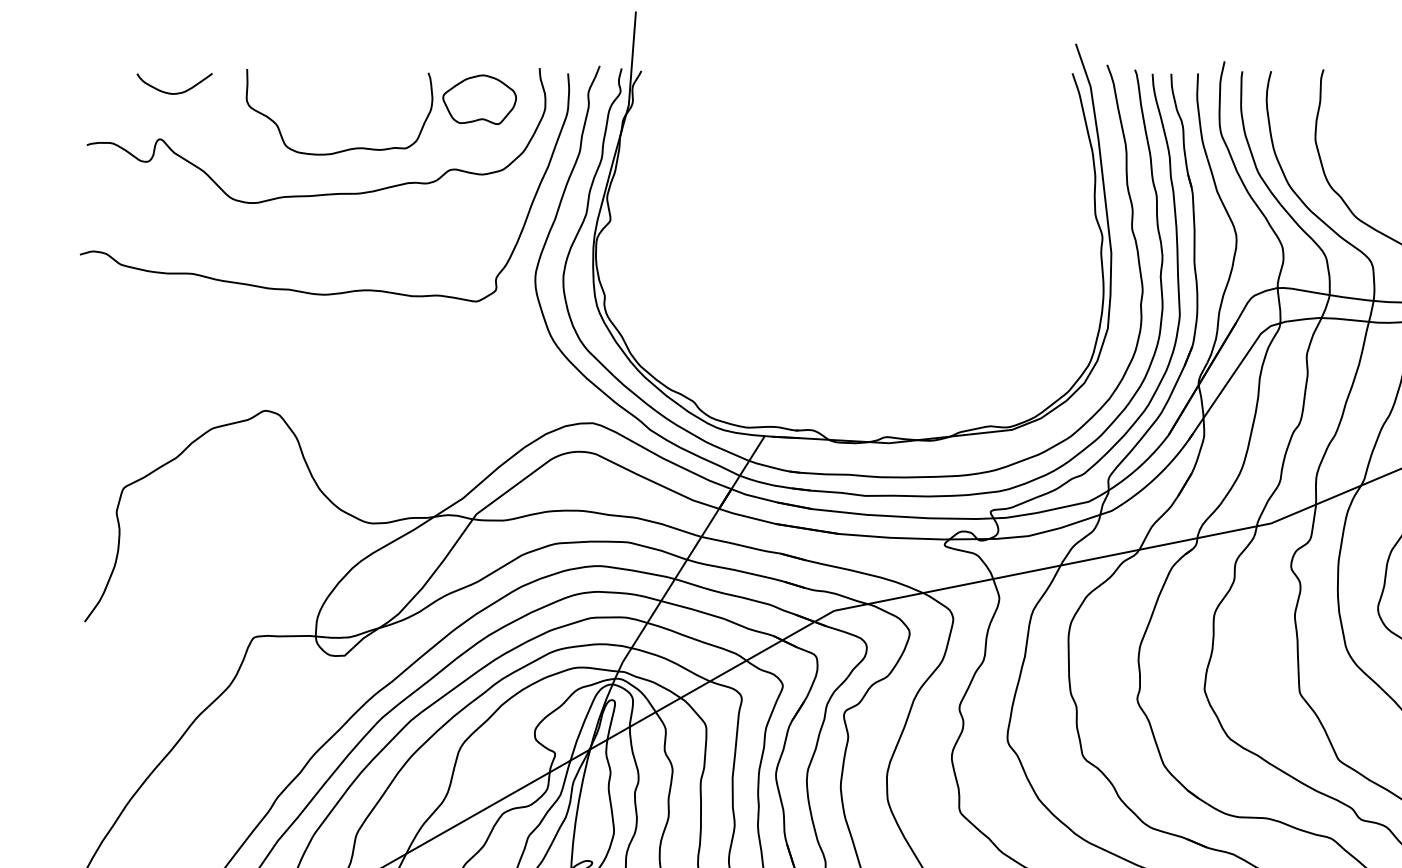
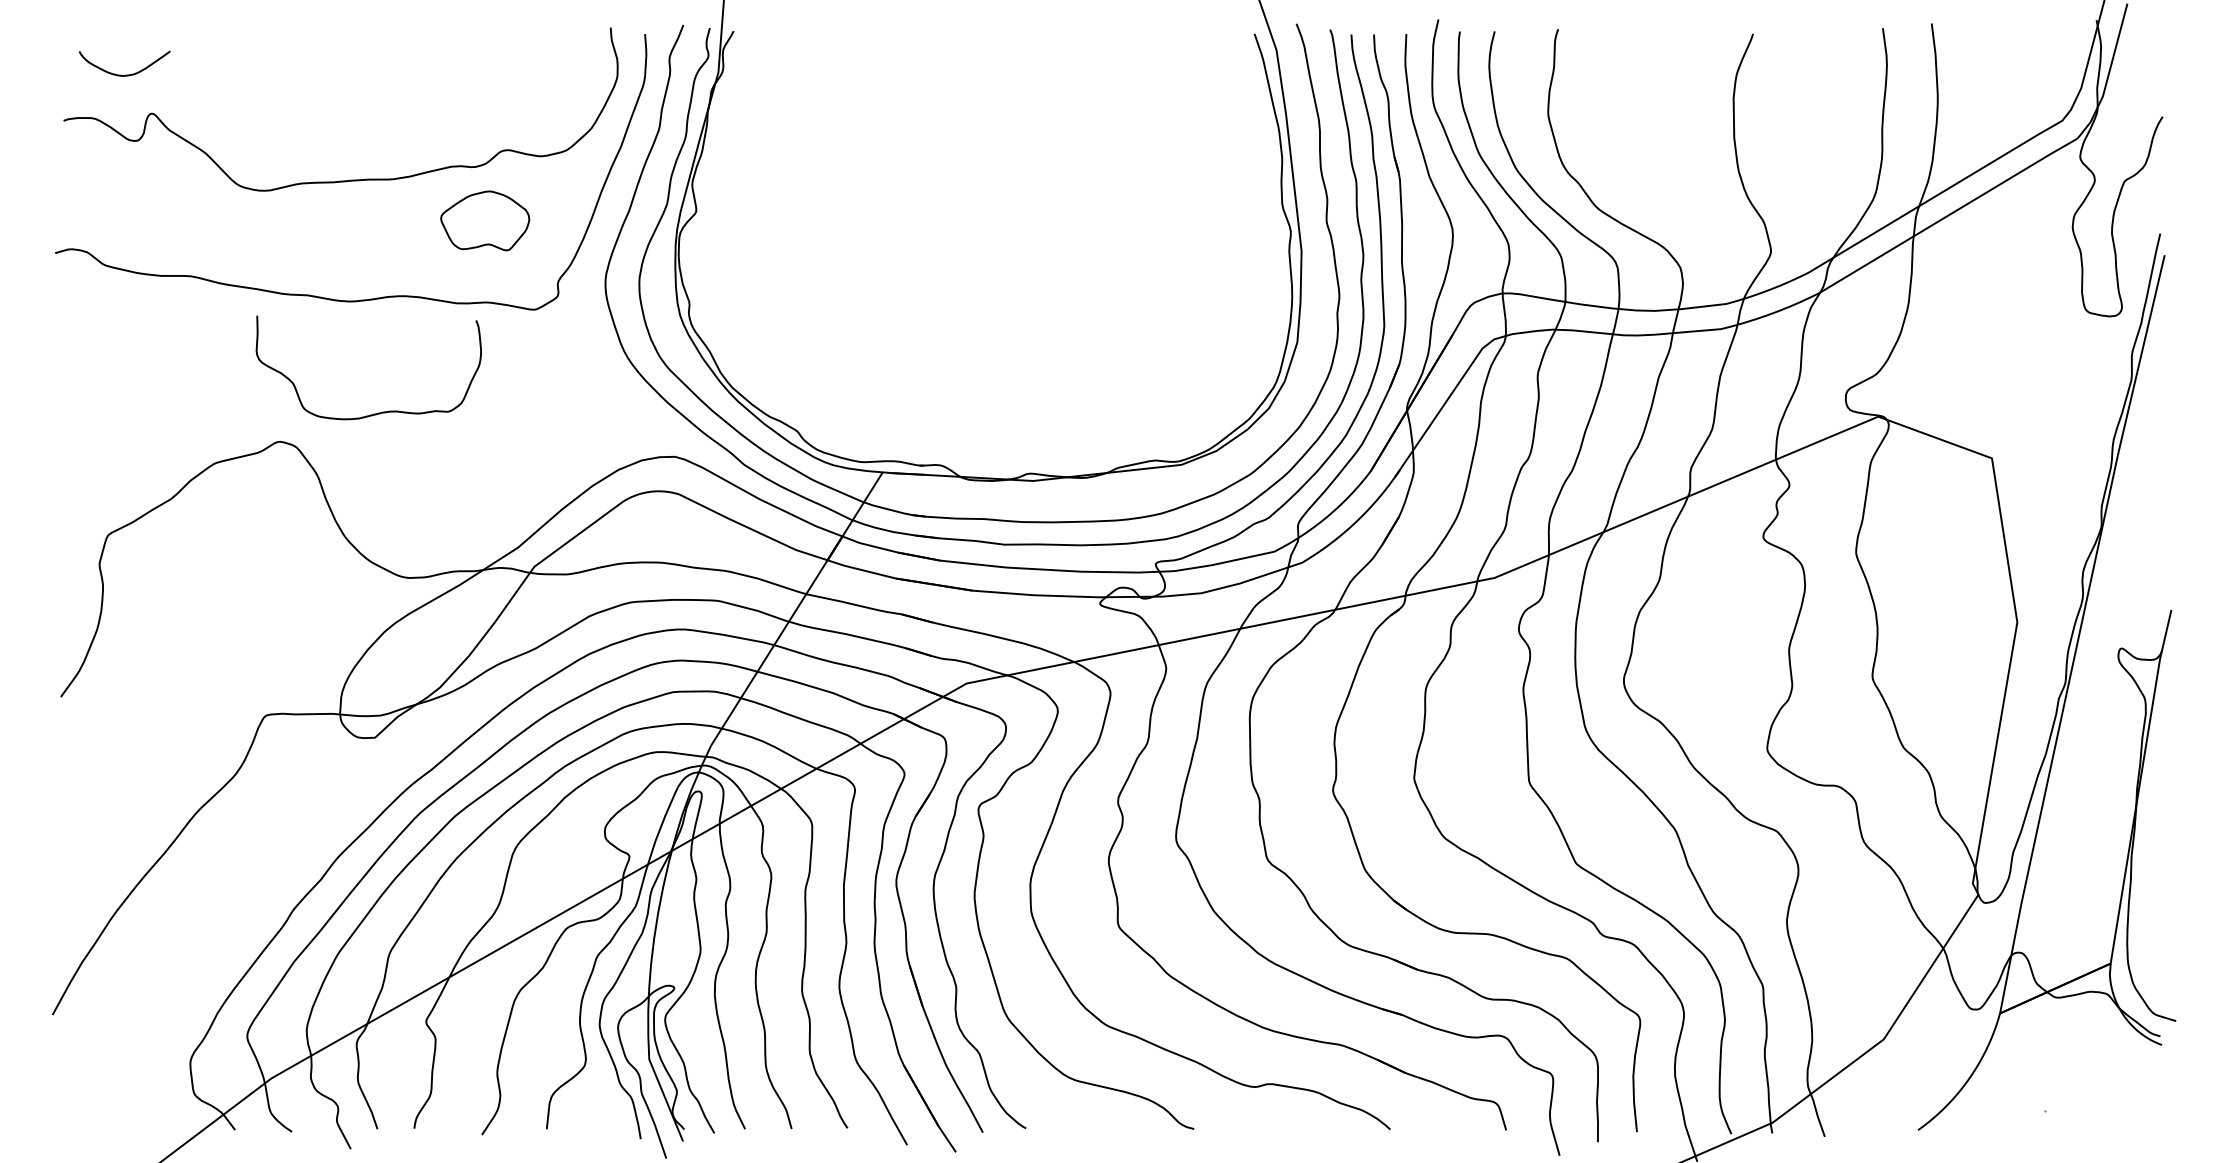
curve: (175, 92) -> (125, 74), moved
part: (479, 99) -> (485, 220), moved
curve: (347, 149) -> (378, 412), moved

